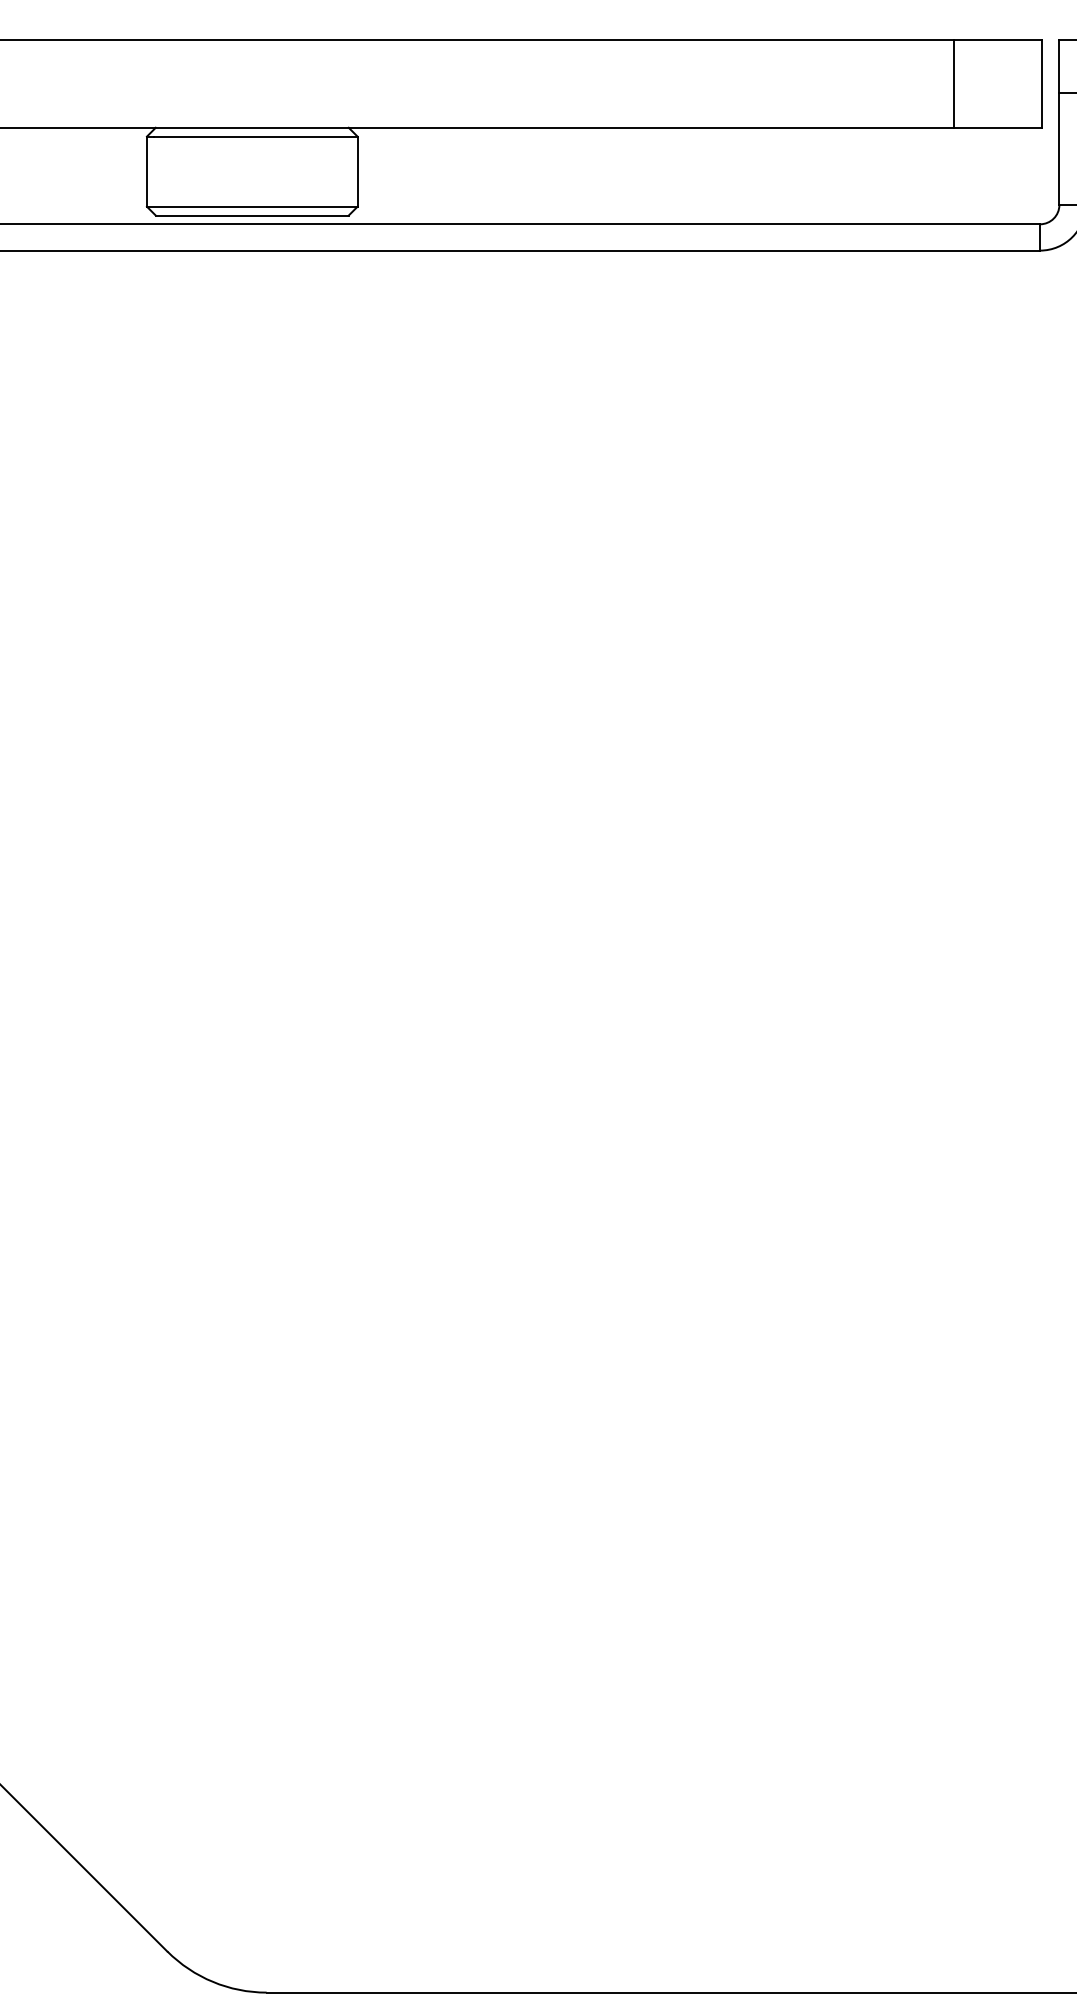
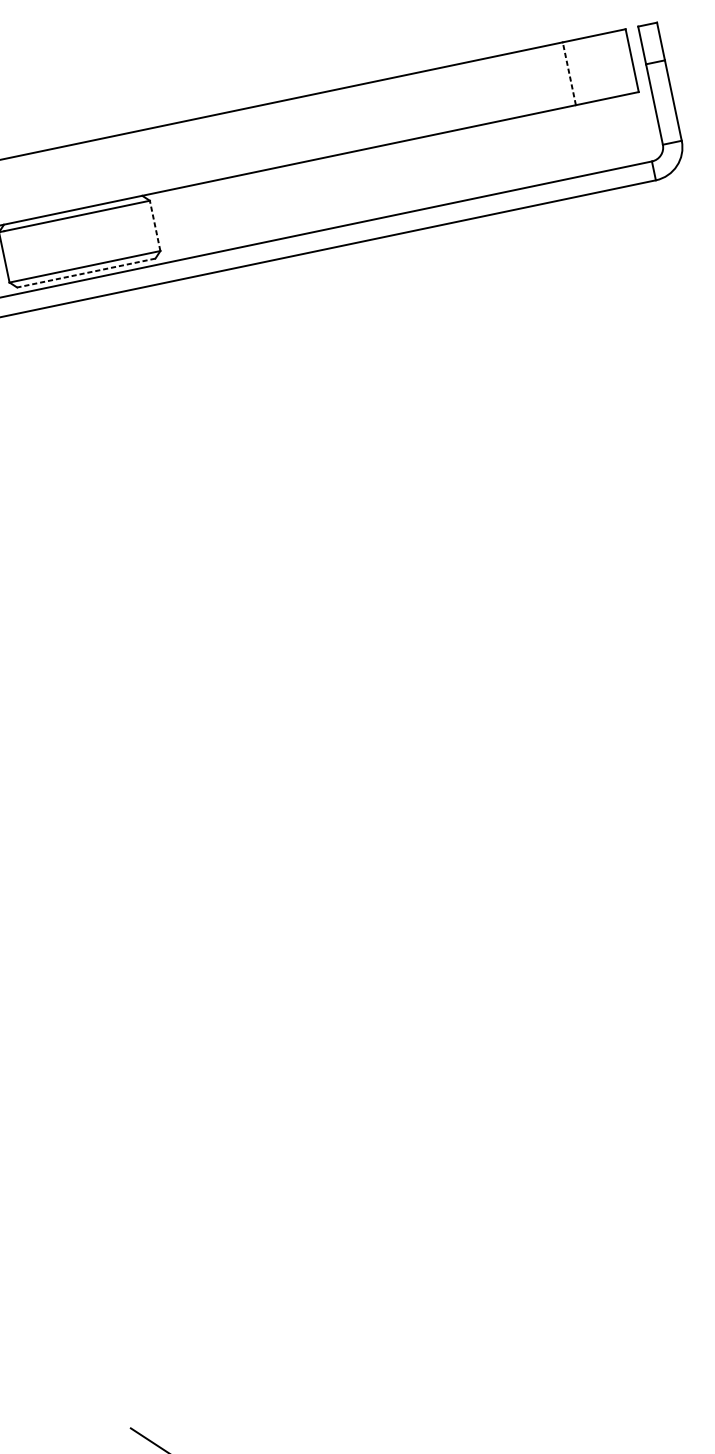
line: (954, 83) -> (569, 73), solid -> dashed
line: (357, 171) -> (155, 225), solid -> dashed
line: (252, 215) -> (86, 273), solid -> dashed

